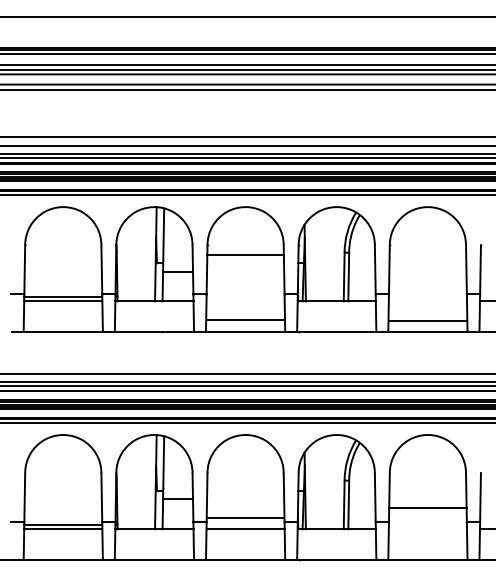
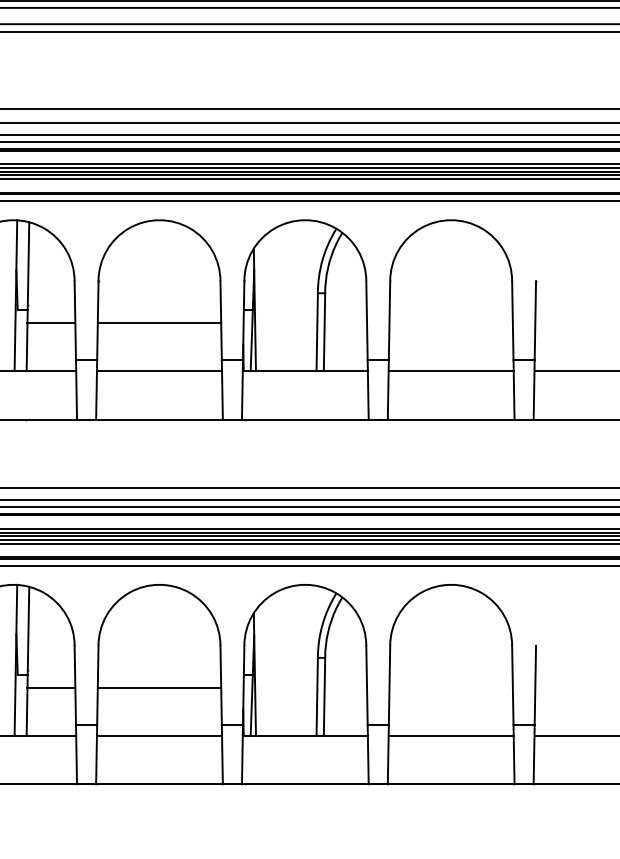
line: (245, 254) -> (159, 323), moved
line: (245, 320) -> (159, 371), moved
line: (427, 321) -> (450, 371), moved
line: (427, 508) -> (450, 736), moved
line: (245, 518) -> (159, 688), moved

